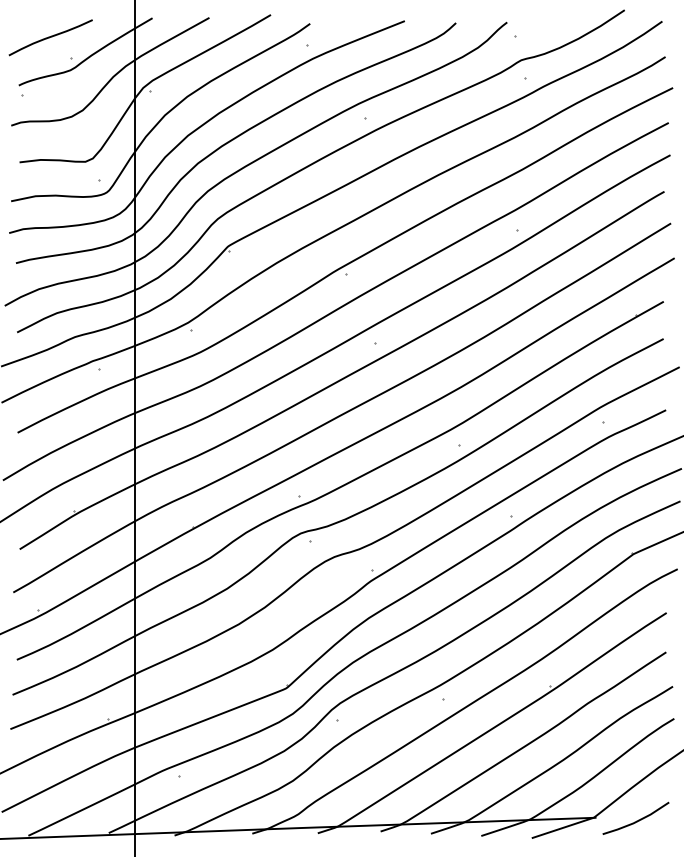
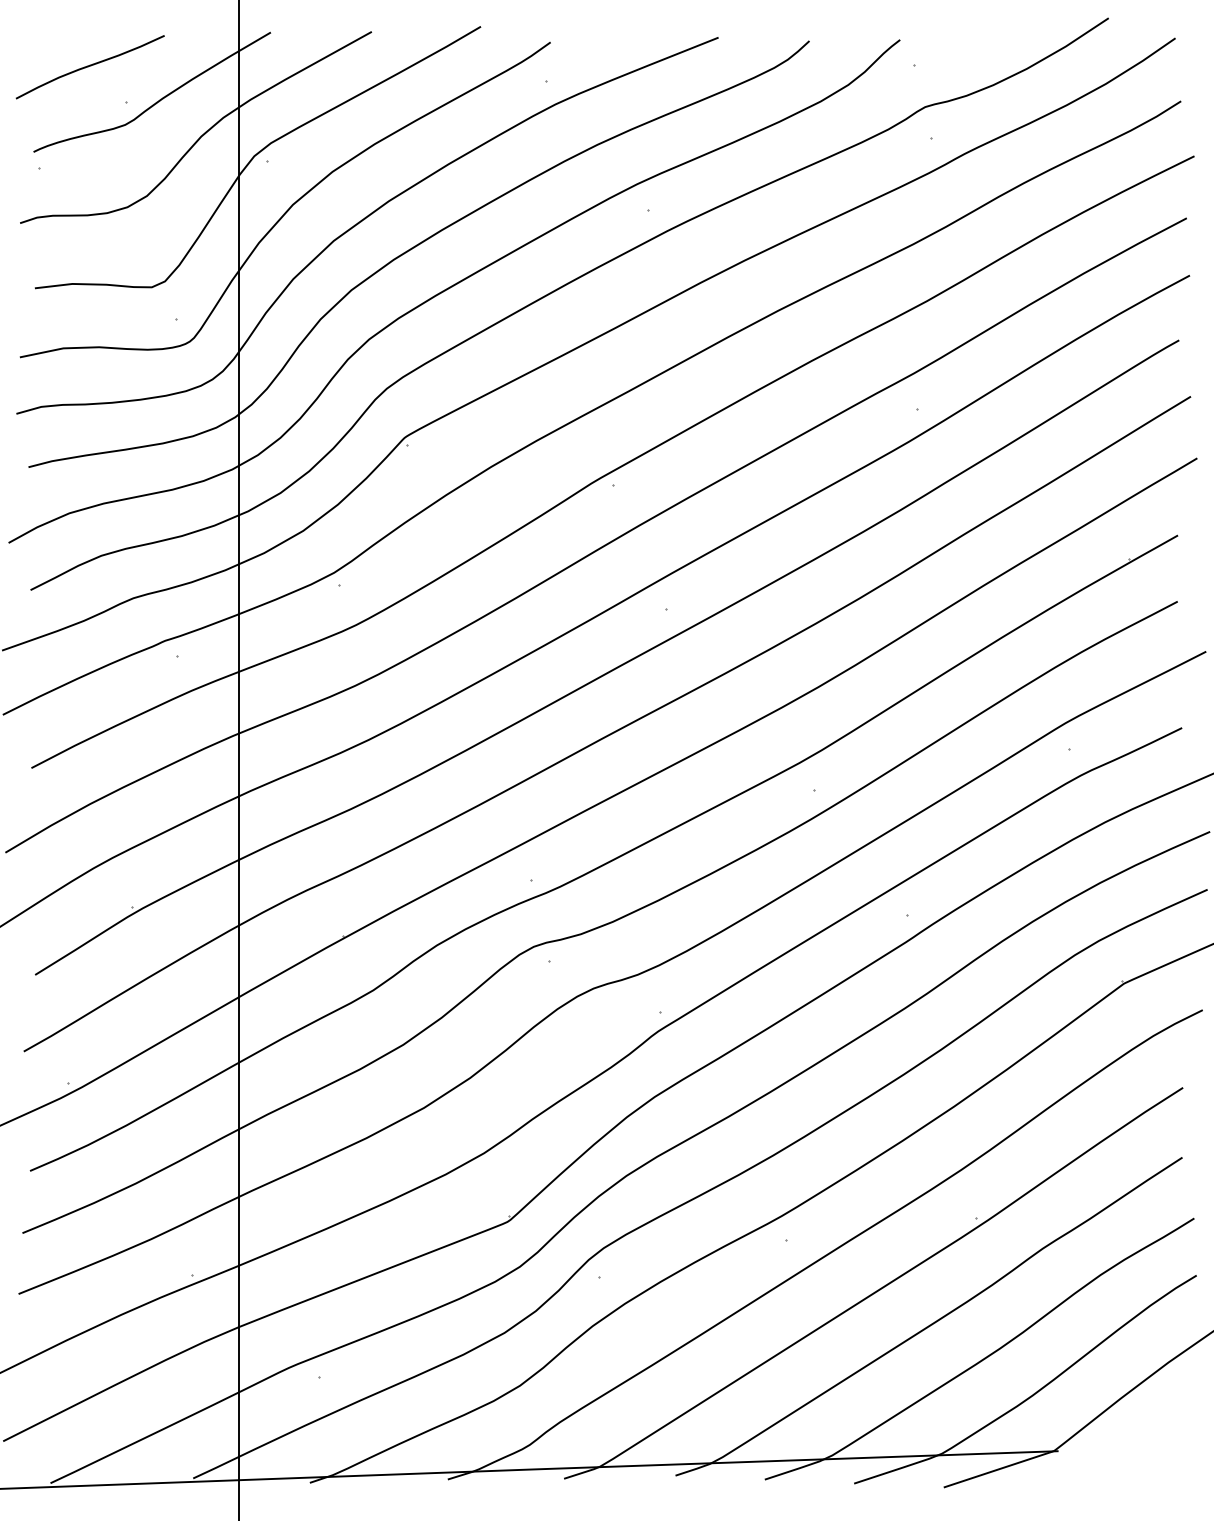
line: (636, 820) -> (1129, 1456), removed

